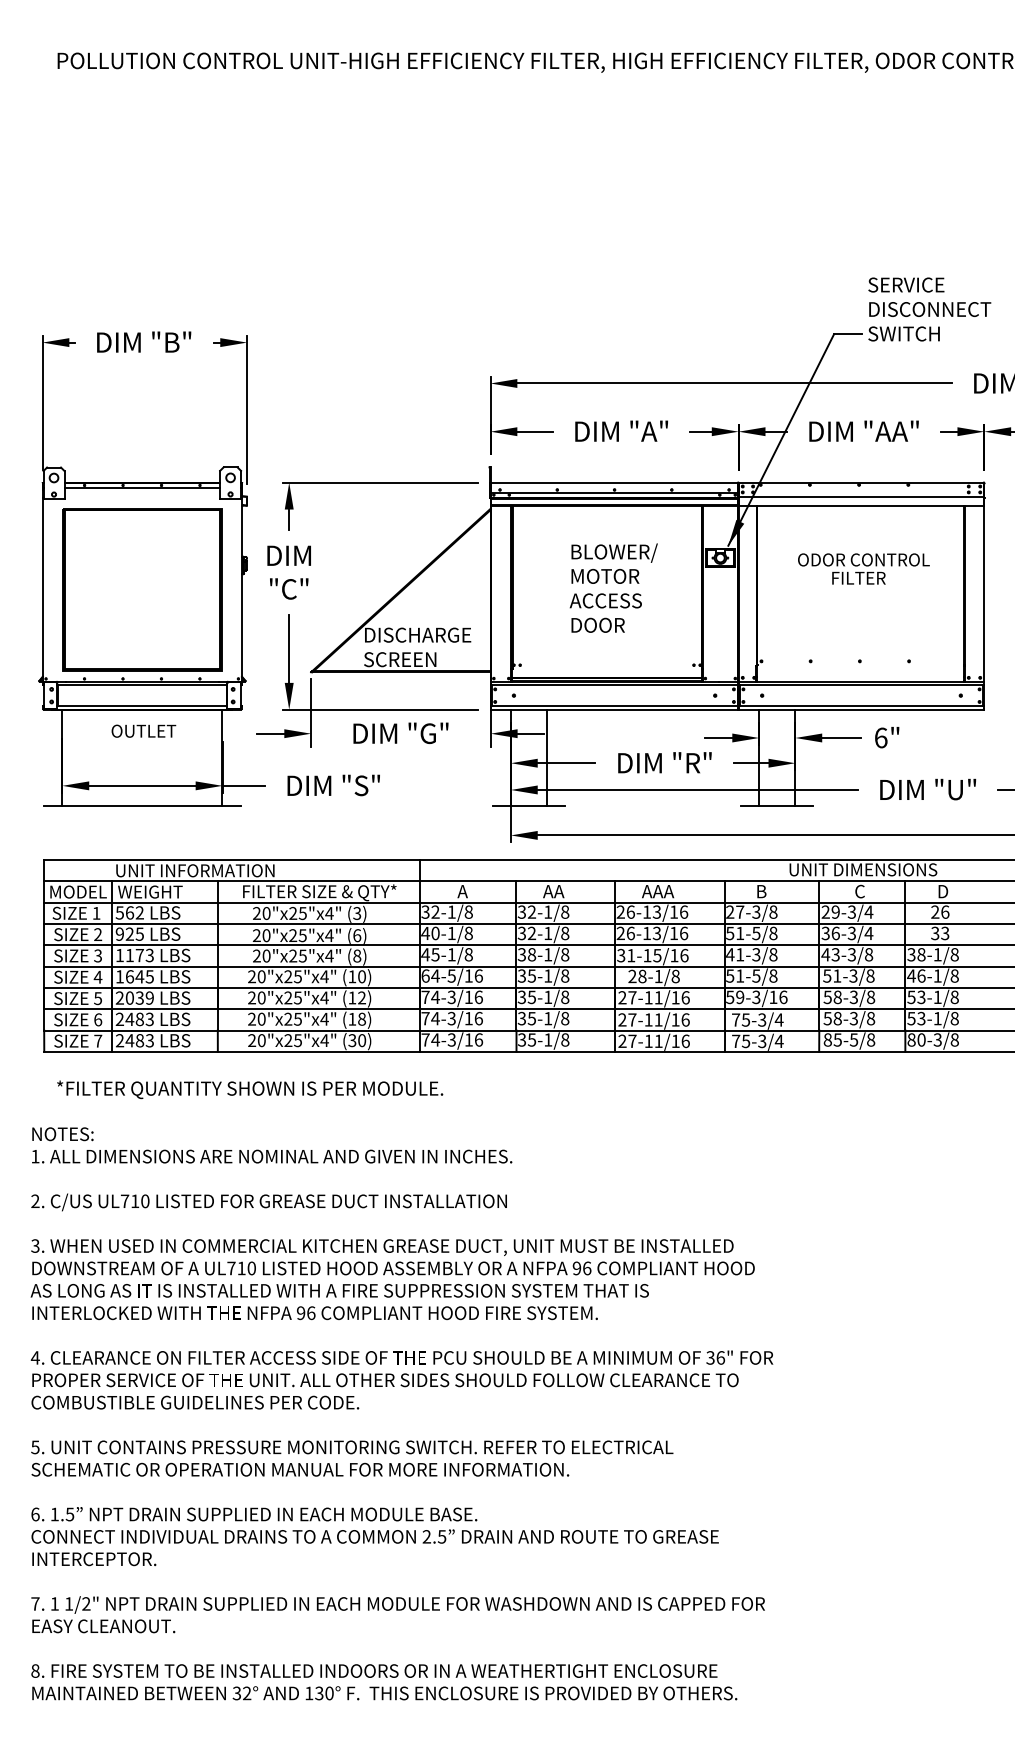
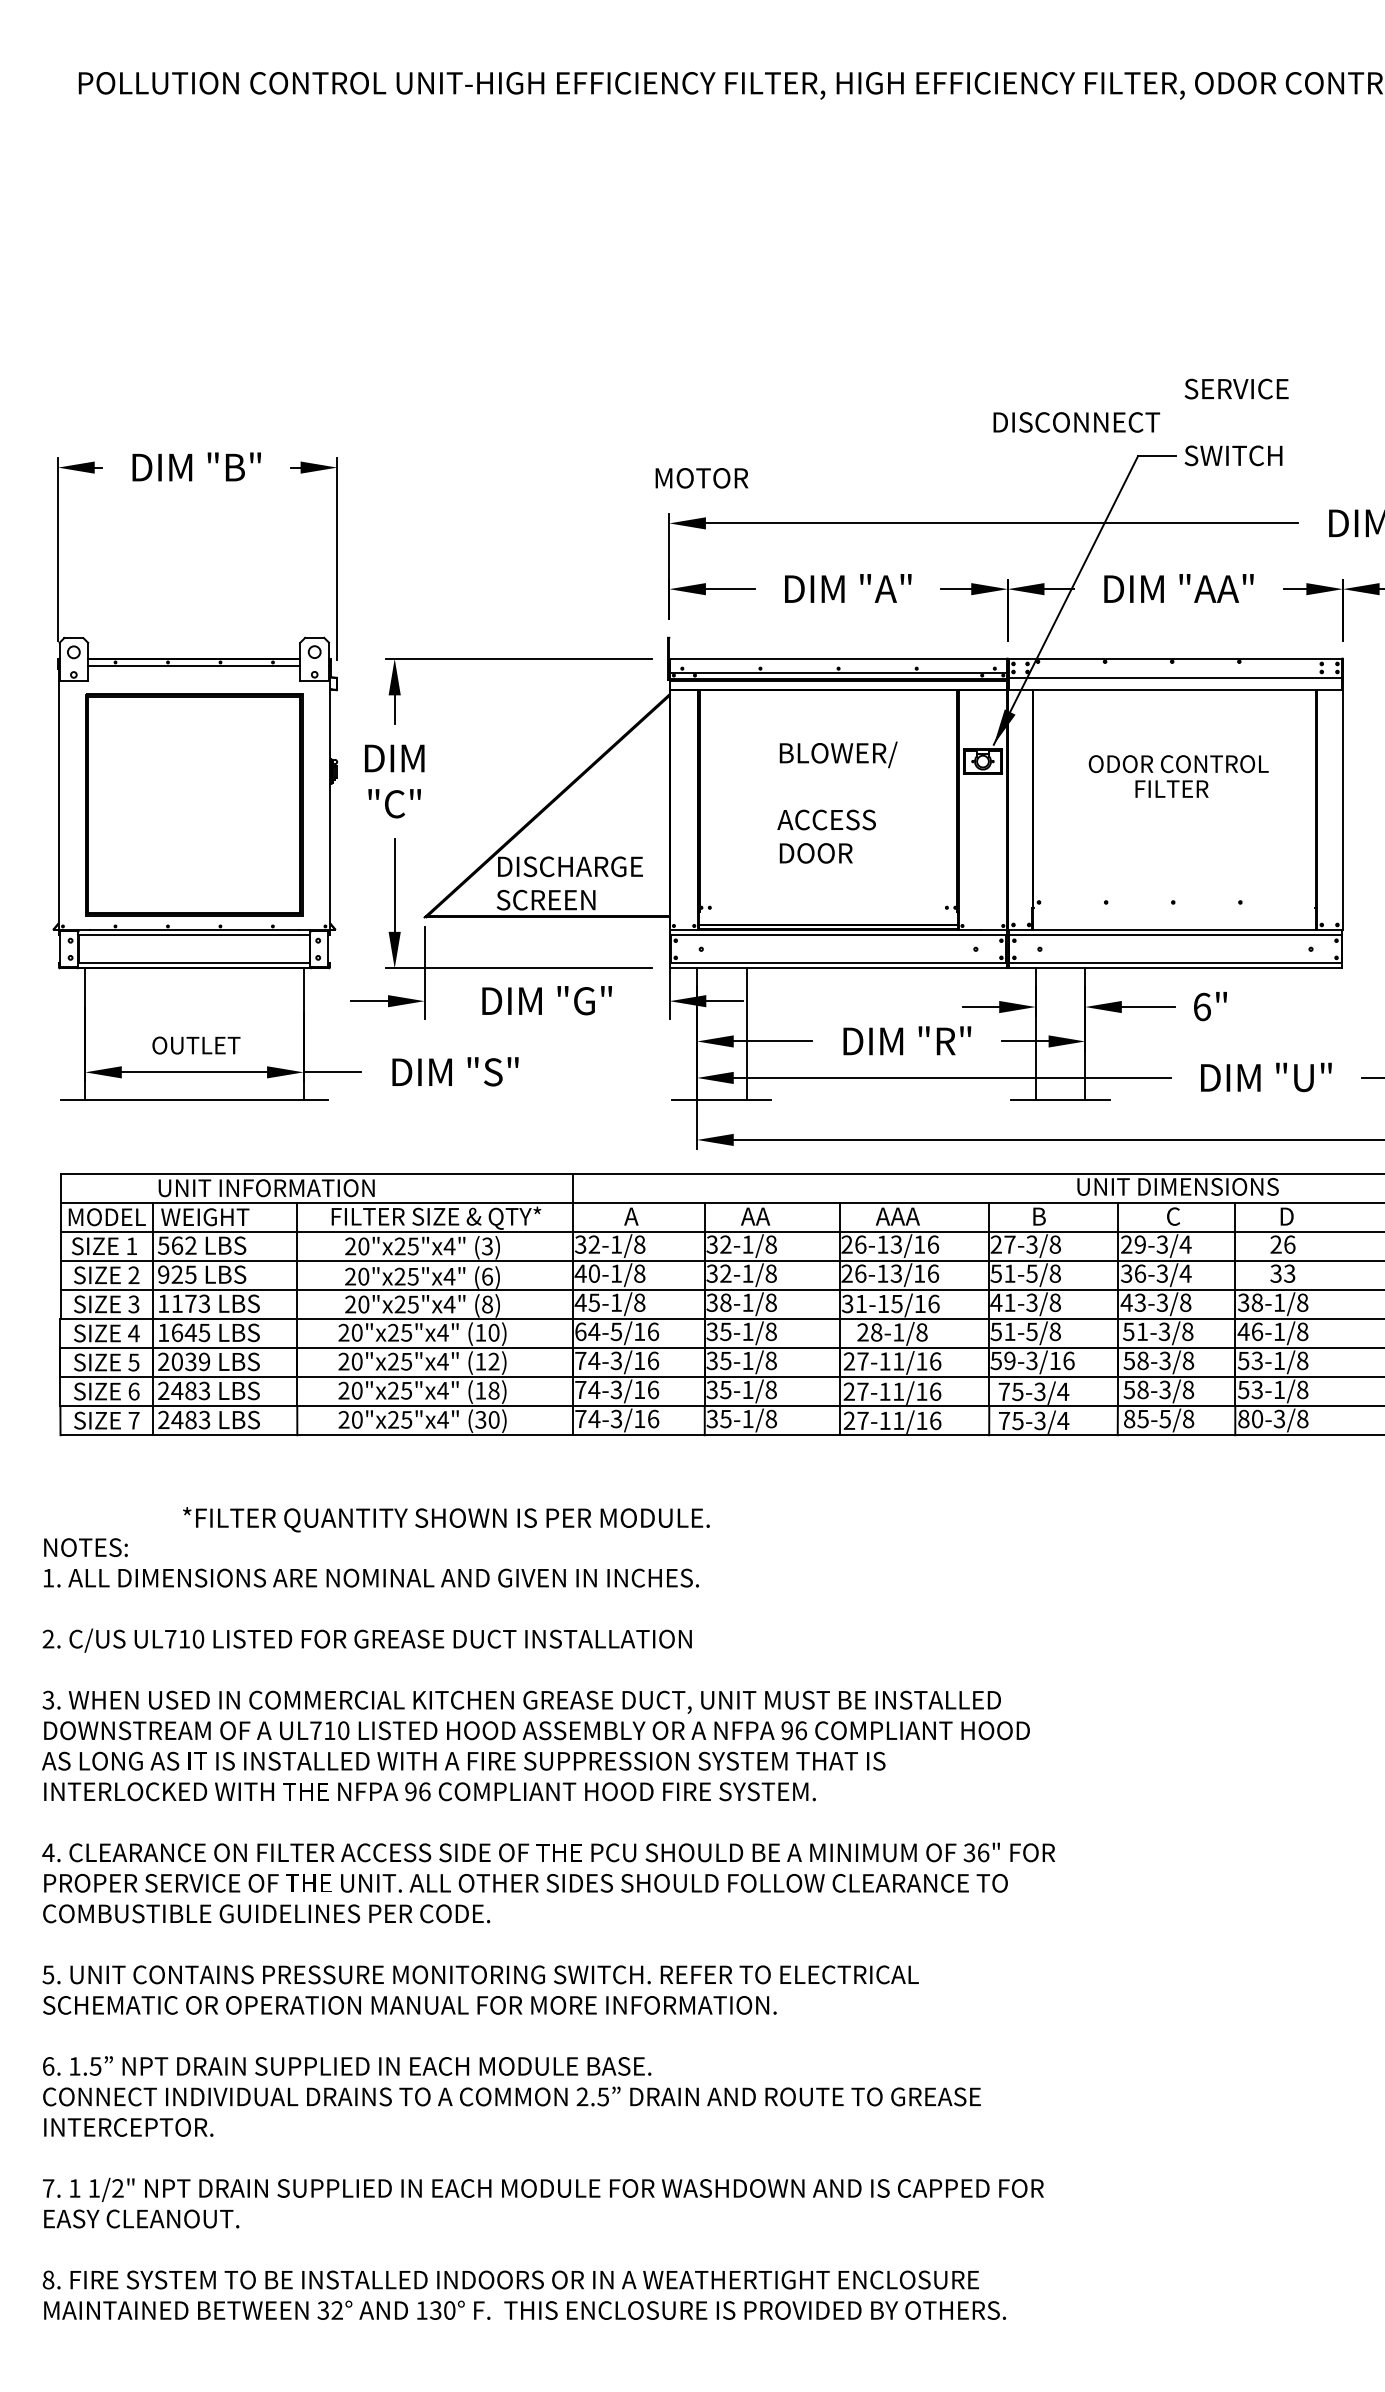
text: (930, 309) -> (1077, 422), moved
text: (605, 576) -> (702, 478), moved
text: (143, 730) -> (195, 1044), moved
text: (250, 1089) -> (446, 1519), moved

